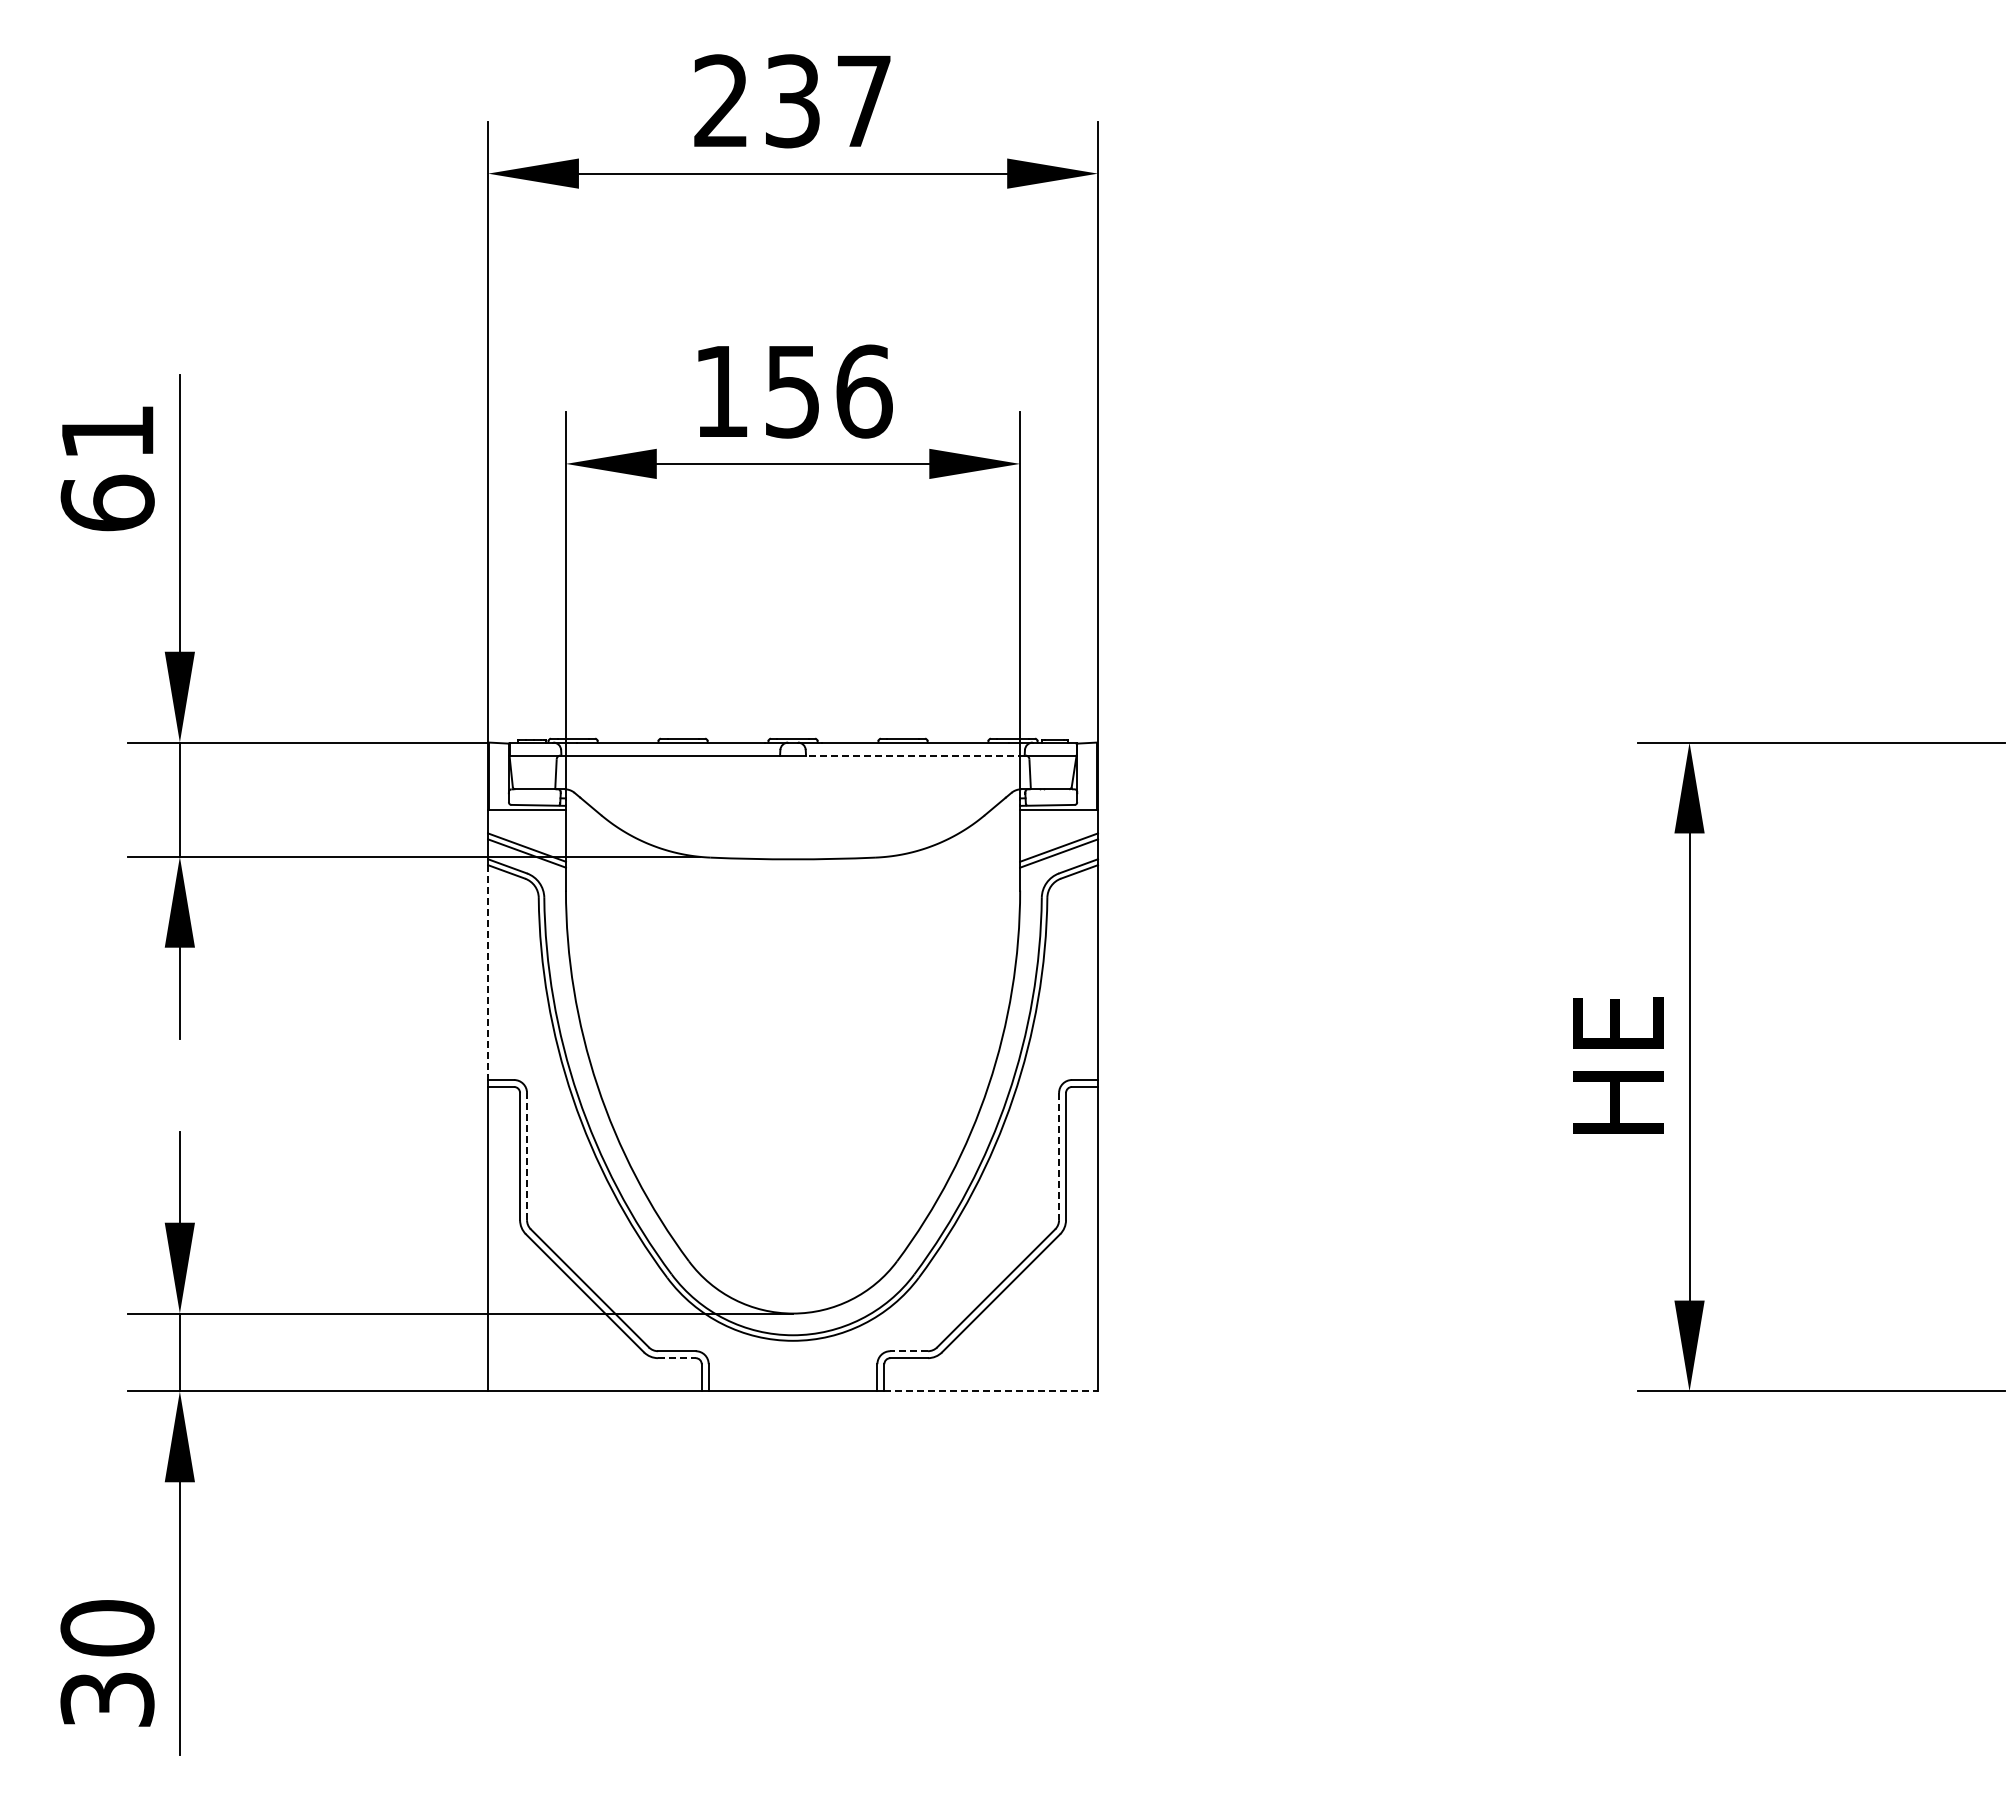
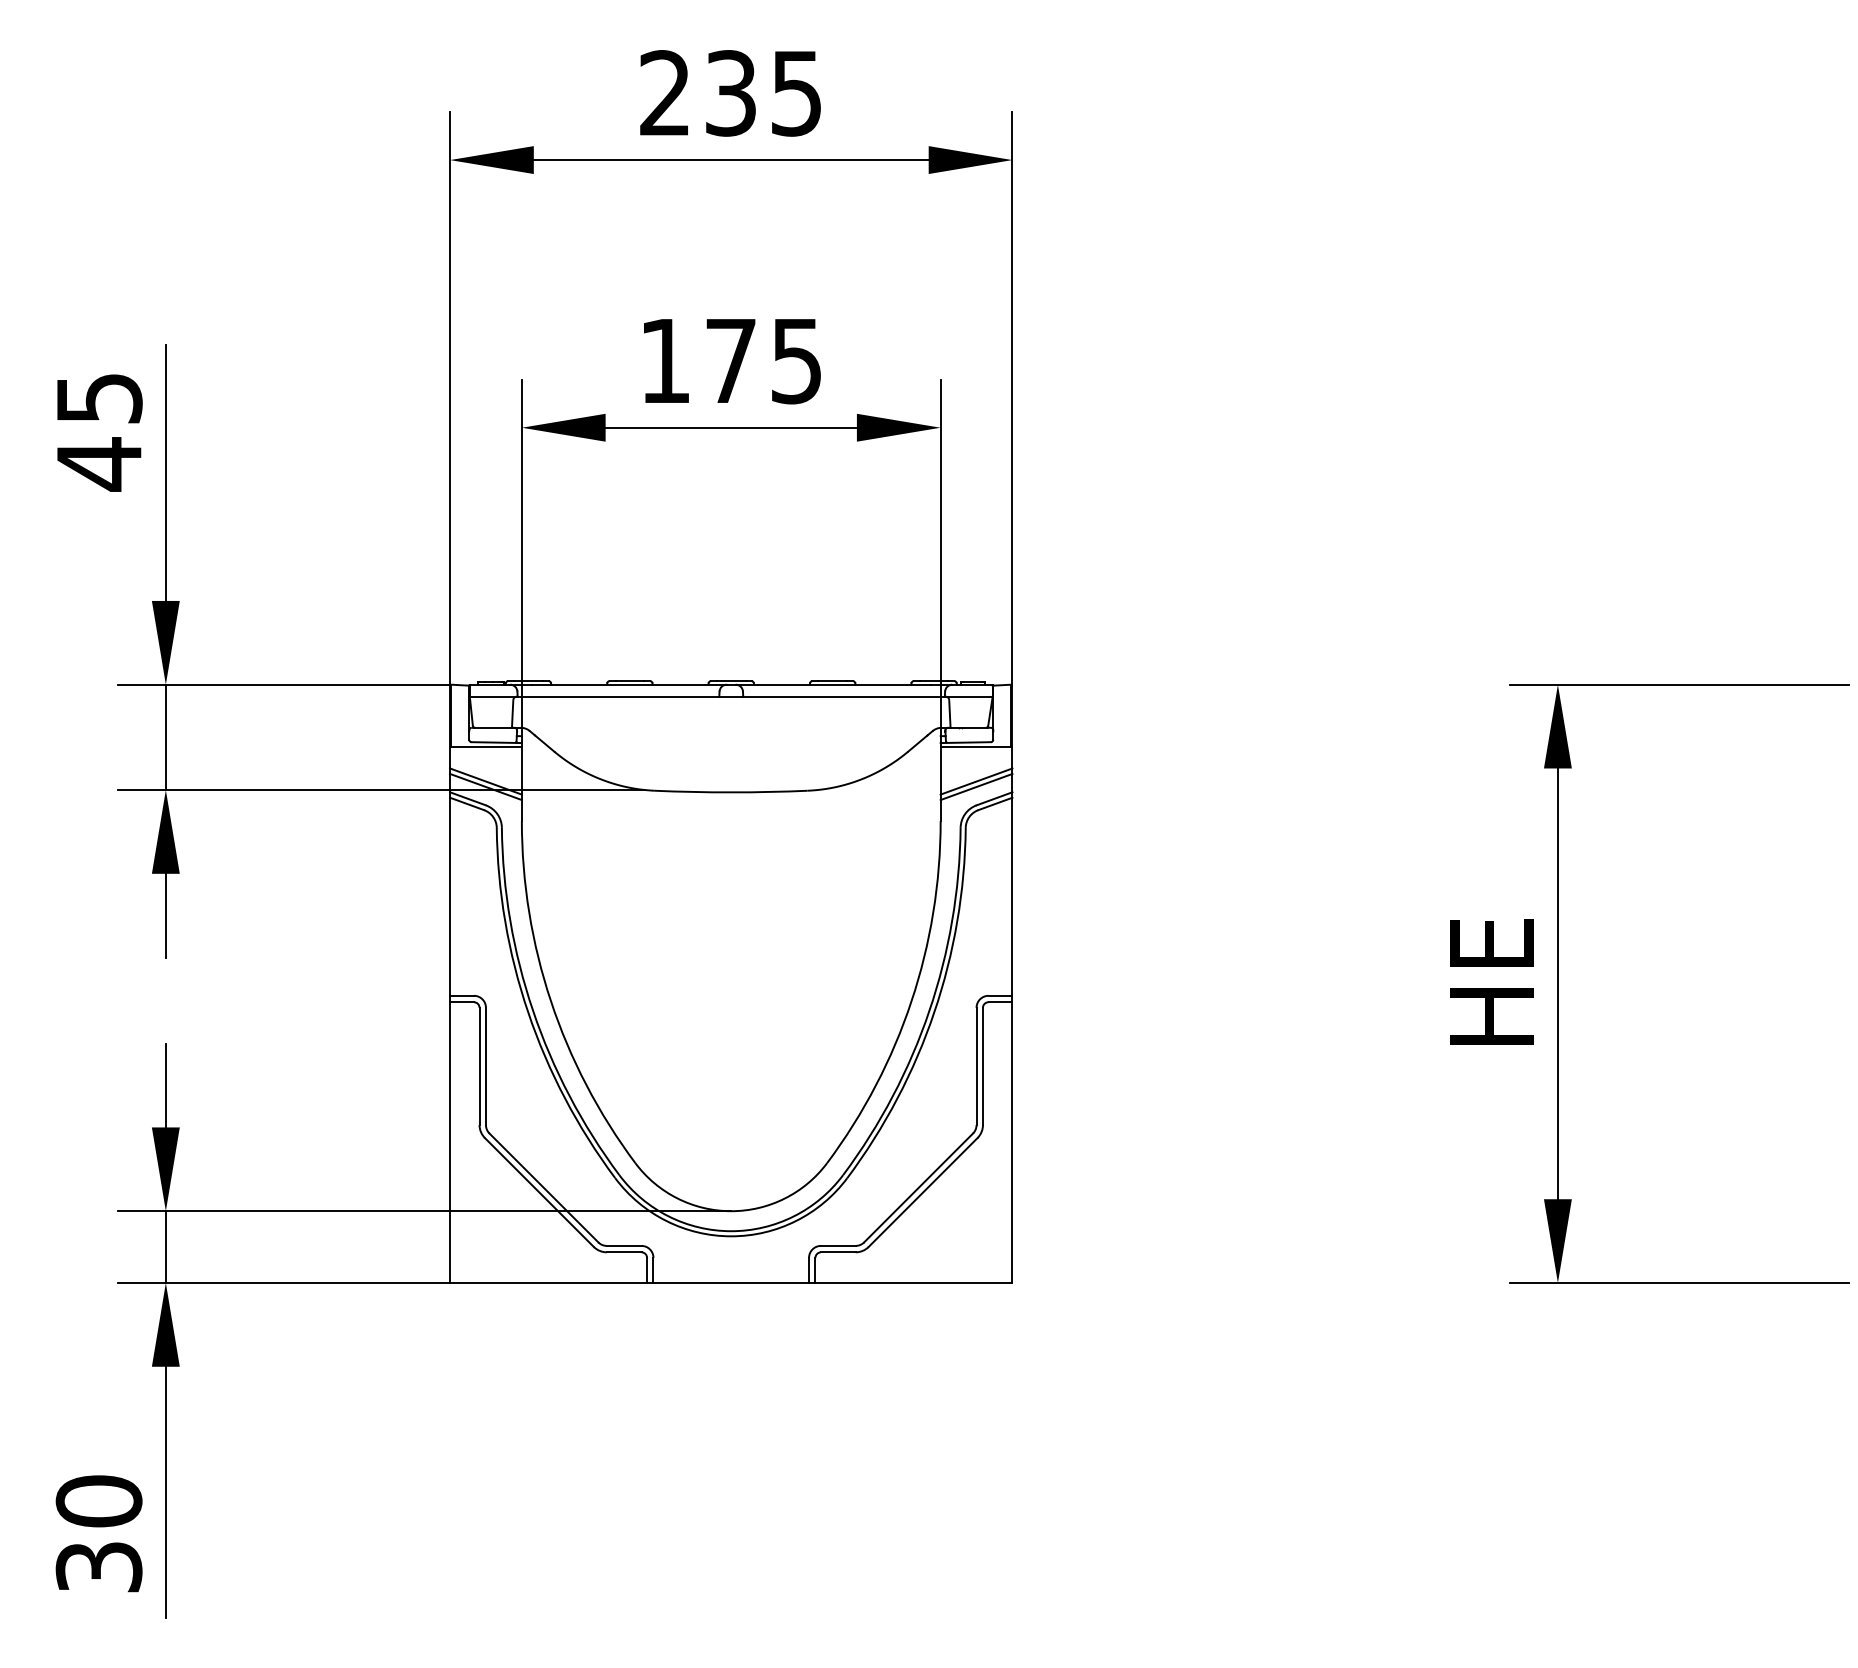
text: (863, 101) -> (796, 93), 237 -> 235
text: (829, 391) -> (764, 360), 156 -> 175
text: (107, 469) -> (99, 432), 61 -> 45
line: (914, 755) -> (843, 696), dashed -> solid
line: (488, 973) -> (450, 897), dashed -> solid
line: (527, 1156) -> (486, 1066), dashed -> solid
line: (1059, 1156) -> (976, 1066), dashed -> solid
line: (909, 1351) -> (838, 1246), dashed -> solid
line: (676, 1358) -> (623, 1252), dashed -> solid
line: (991, 1391) -> (914, 1283), dashed -> solid

